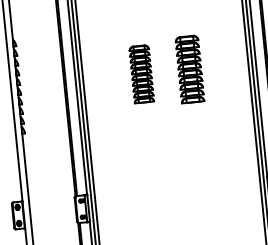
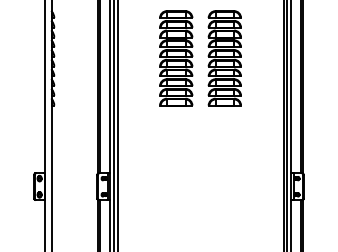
part: (189, 69) -> (224, 58), size x1.43
part: (141, 74) -> (176, 58), size x1.67

